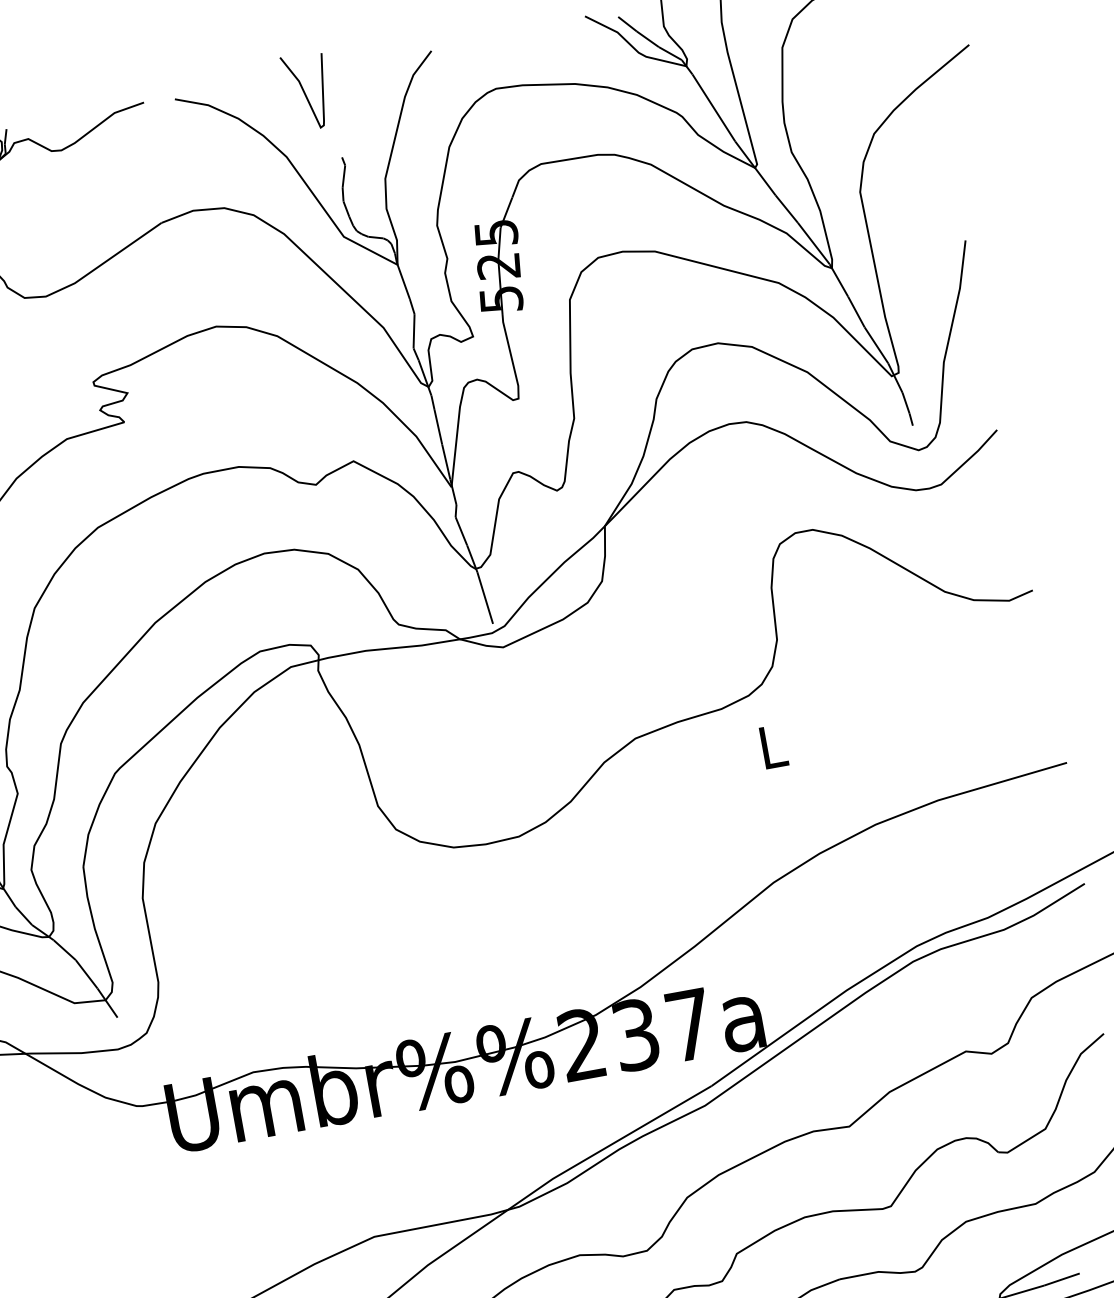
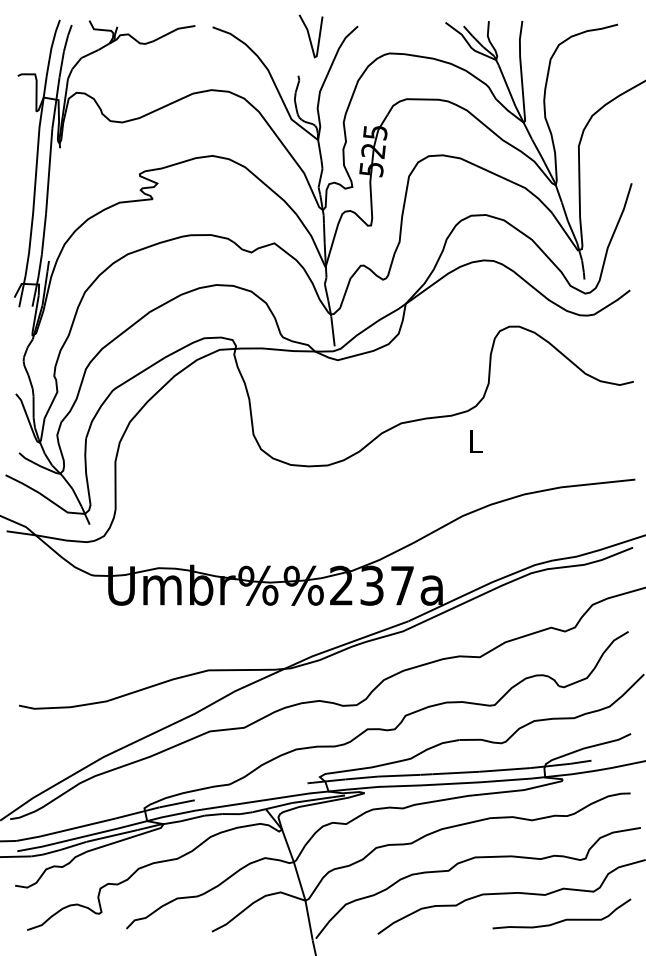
curve: (306, 92) -> (310, 36), moved

